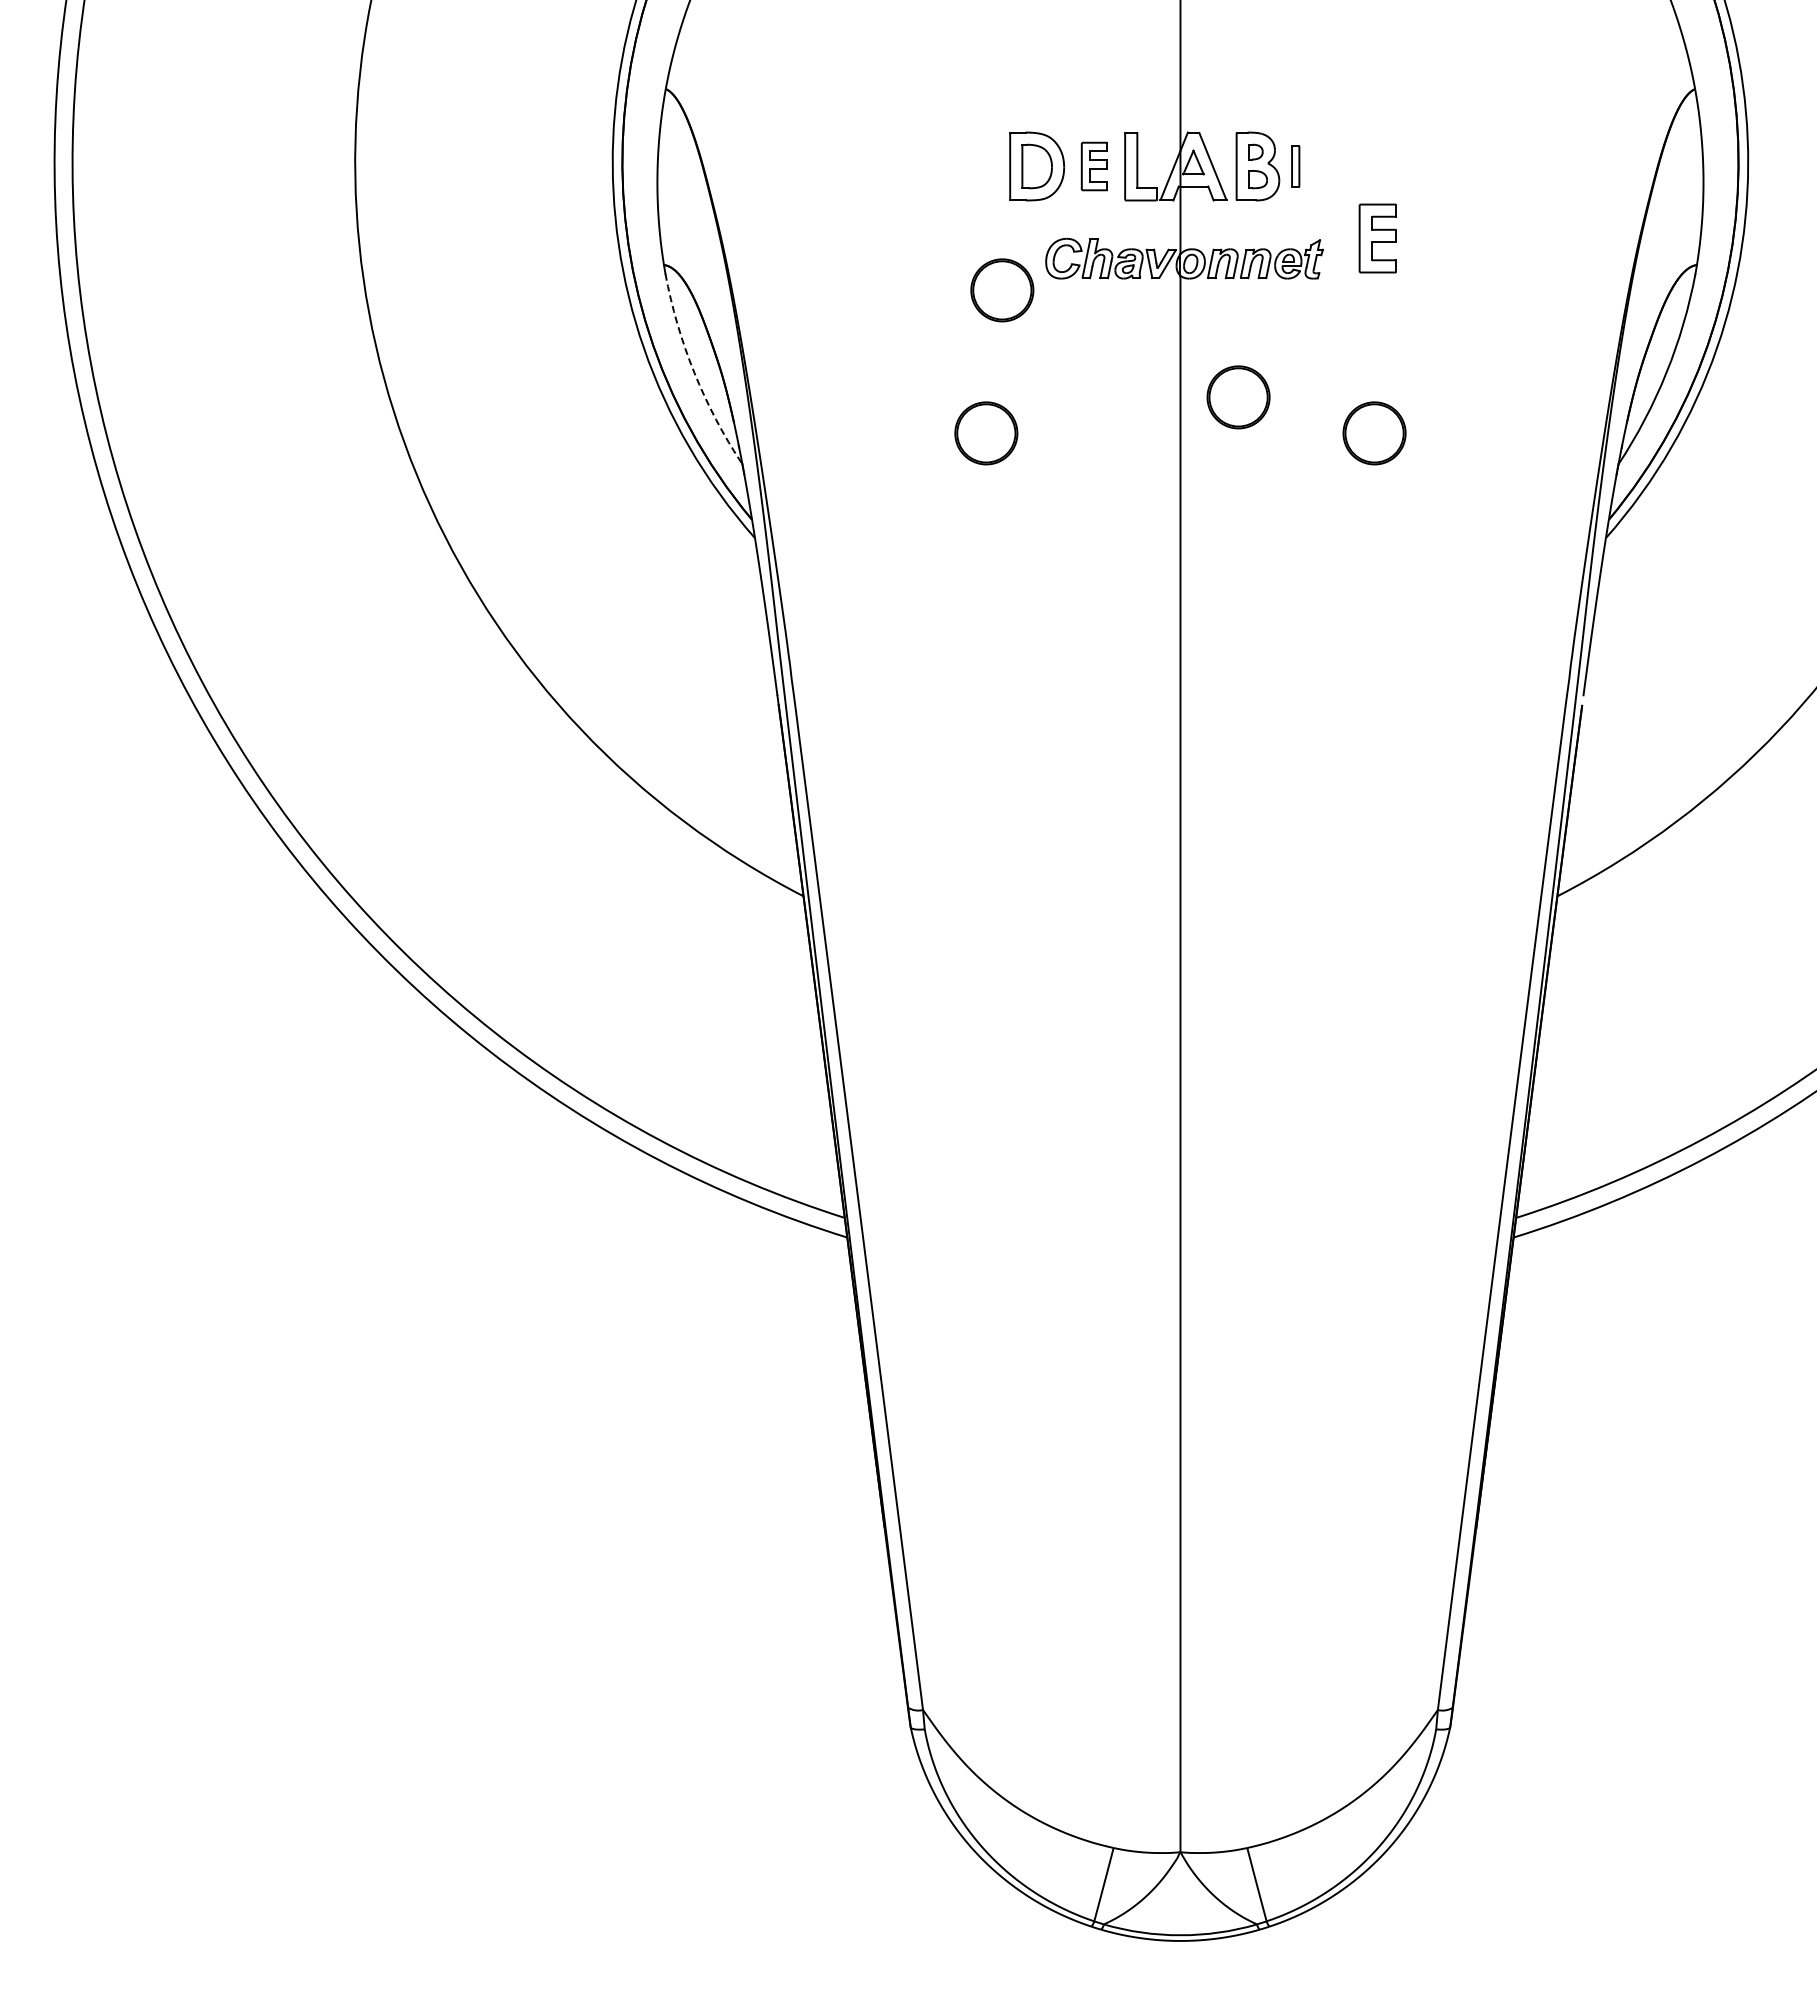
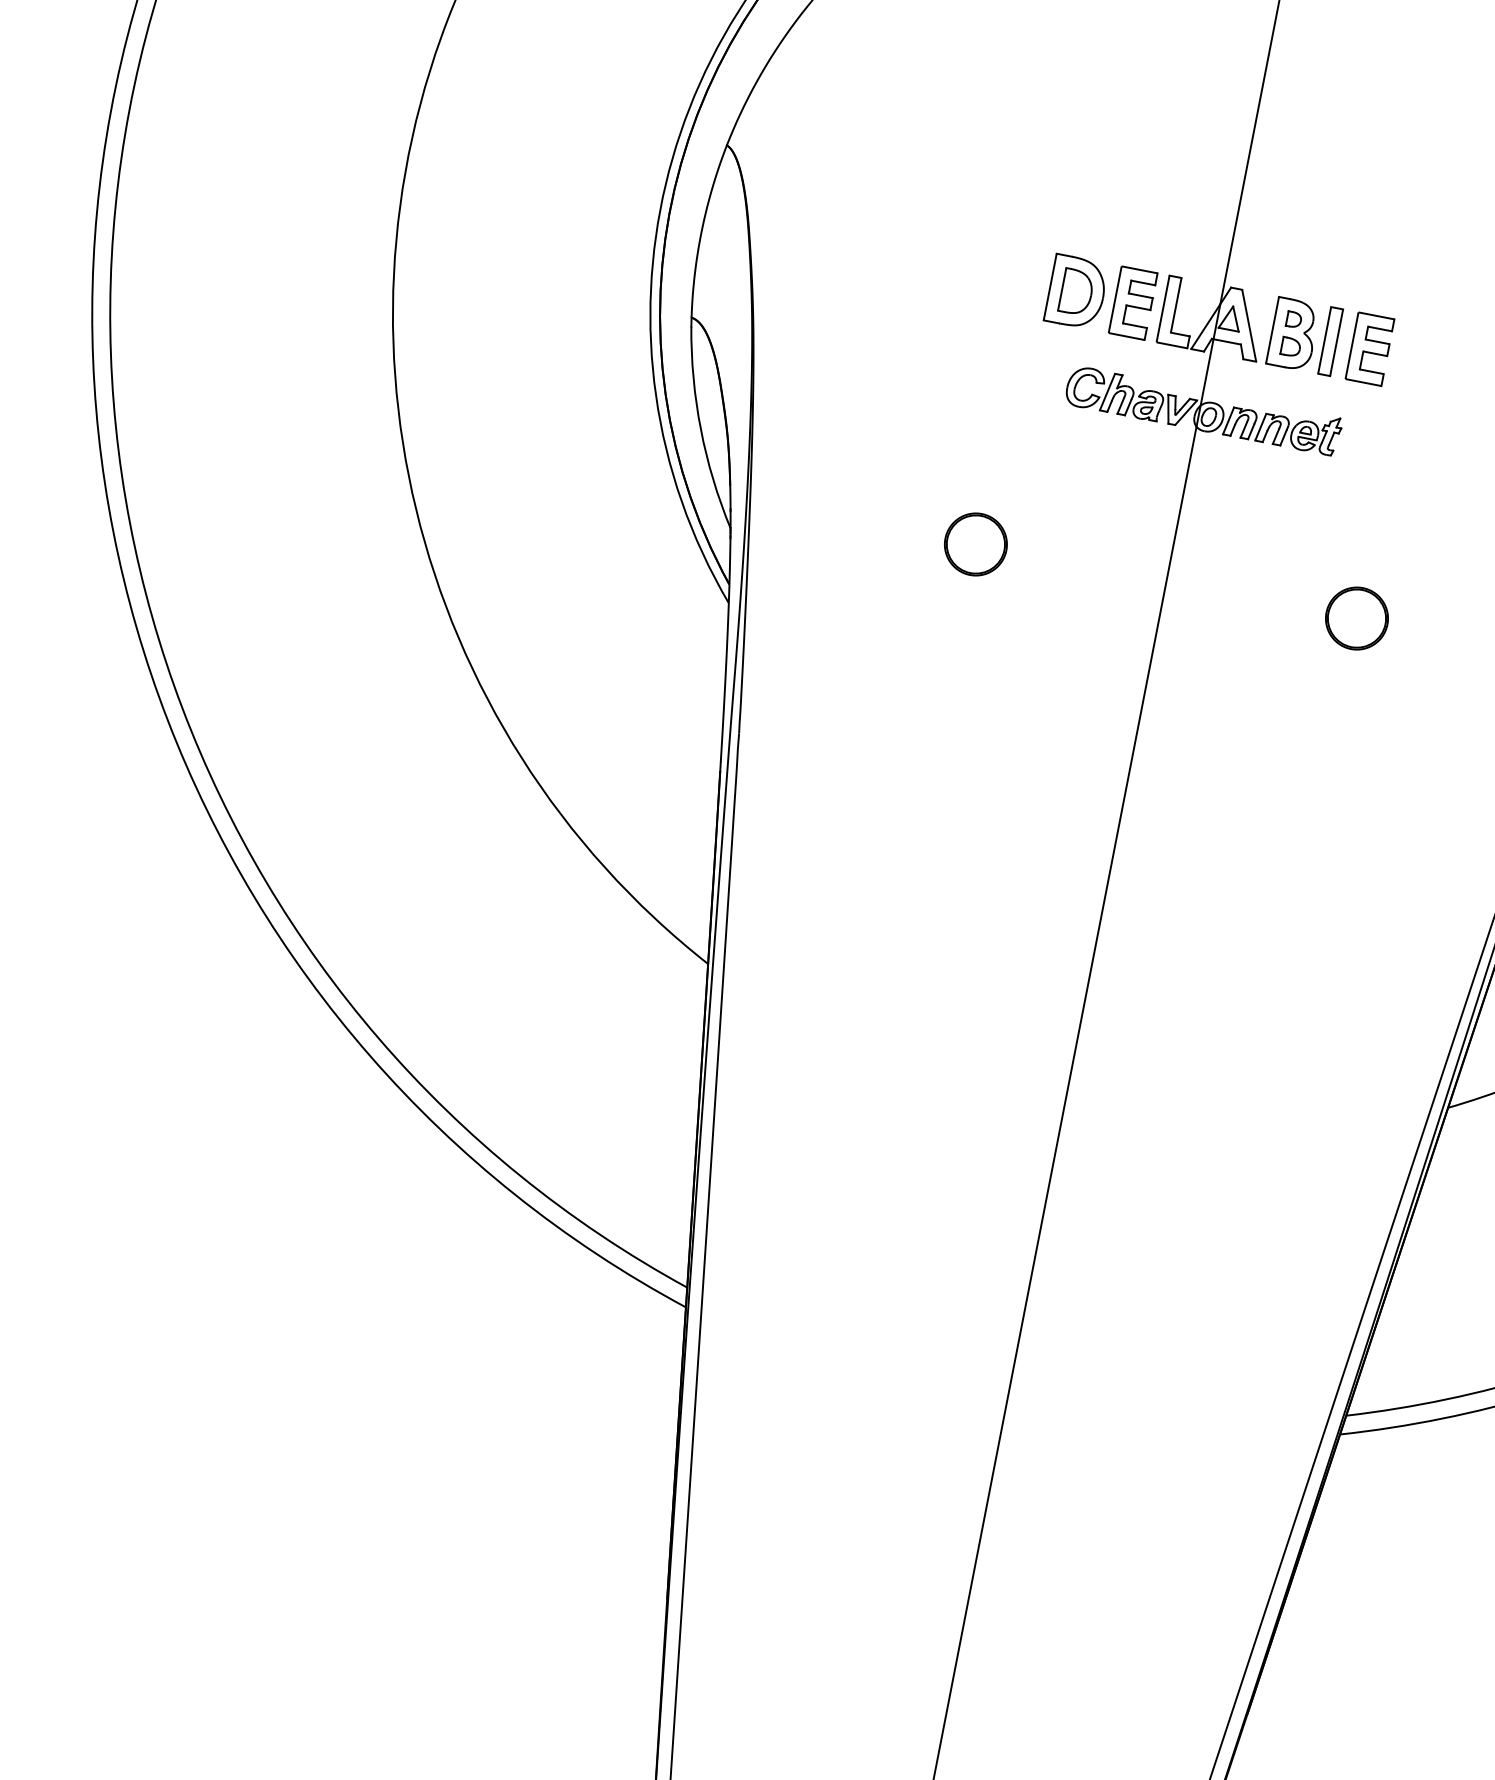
part: (1094, 166) -> (1132, 303), size x1.43
part: (1295, 166) -> (1330, 341), size x1.67
part: (1377, 238) -> (1369, 349), moved
part: (1002, 290) -> (1019, 407), removed
arc: (694, 372) -> (701, 429), dashed -> solid
part: (1238, 397) -> (1230, 557), removed

